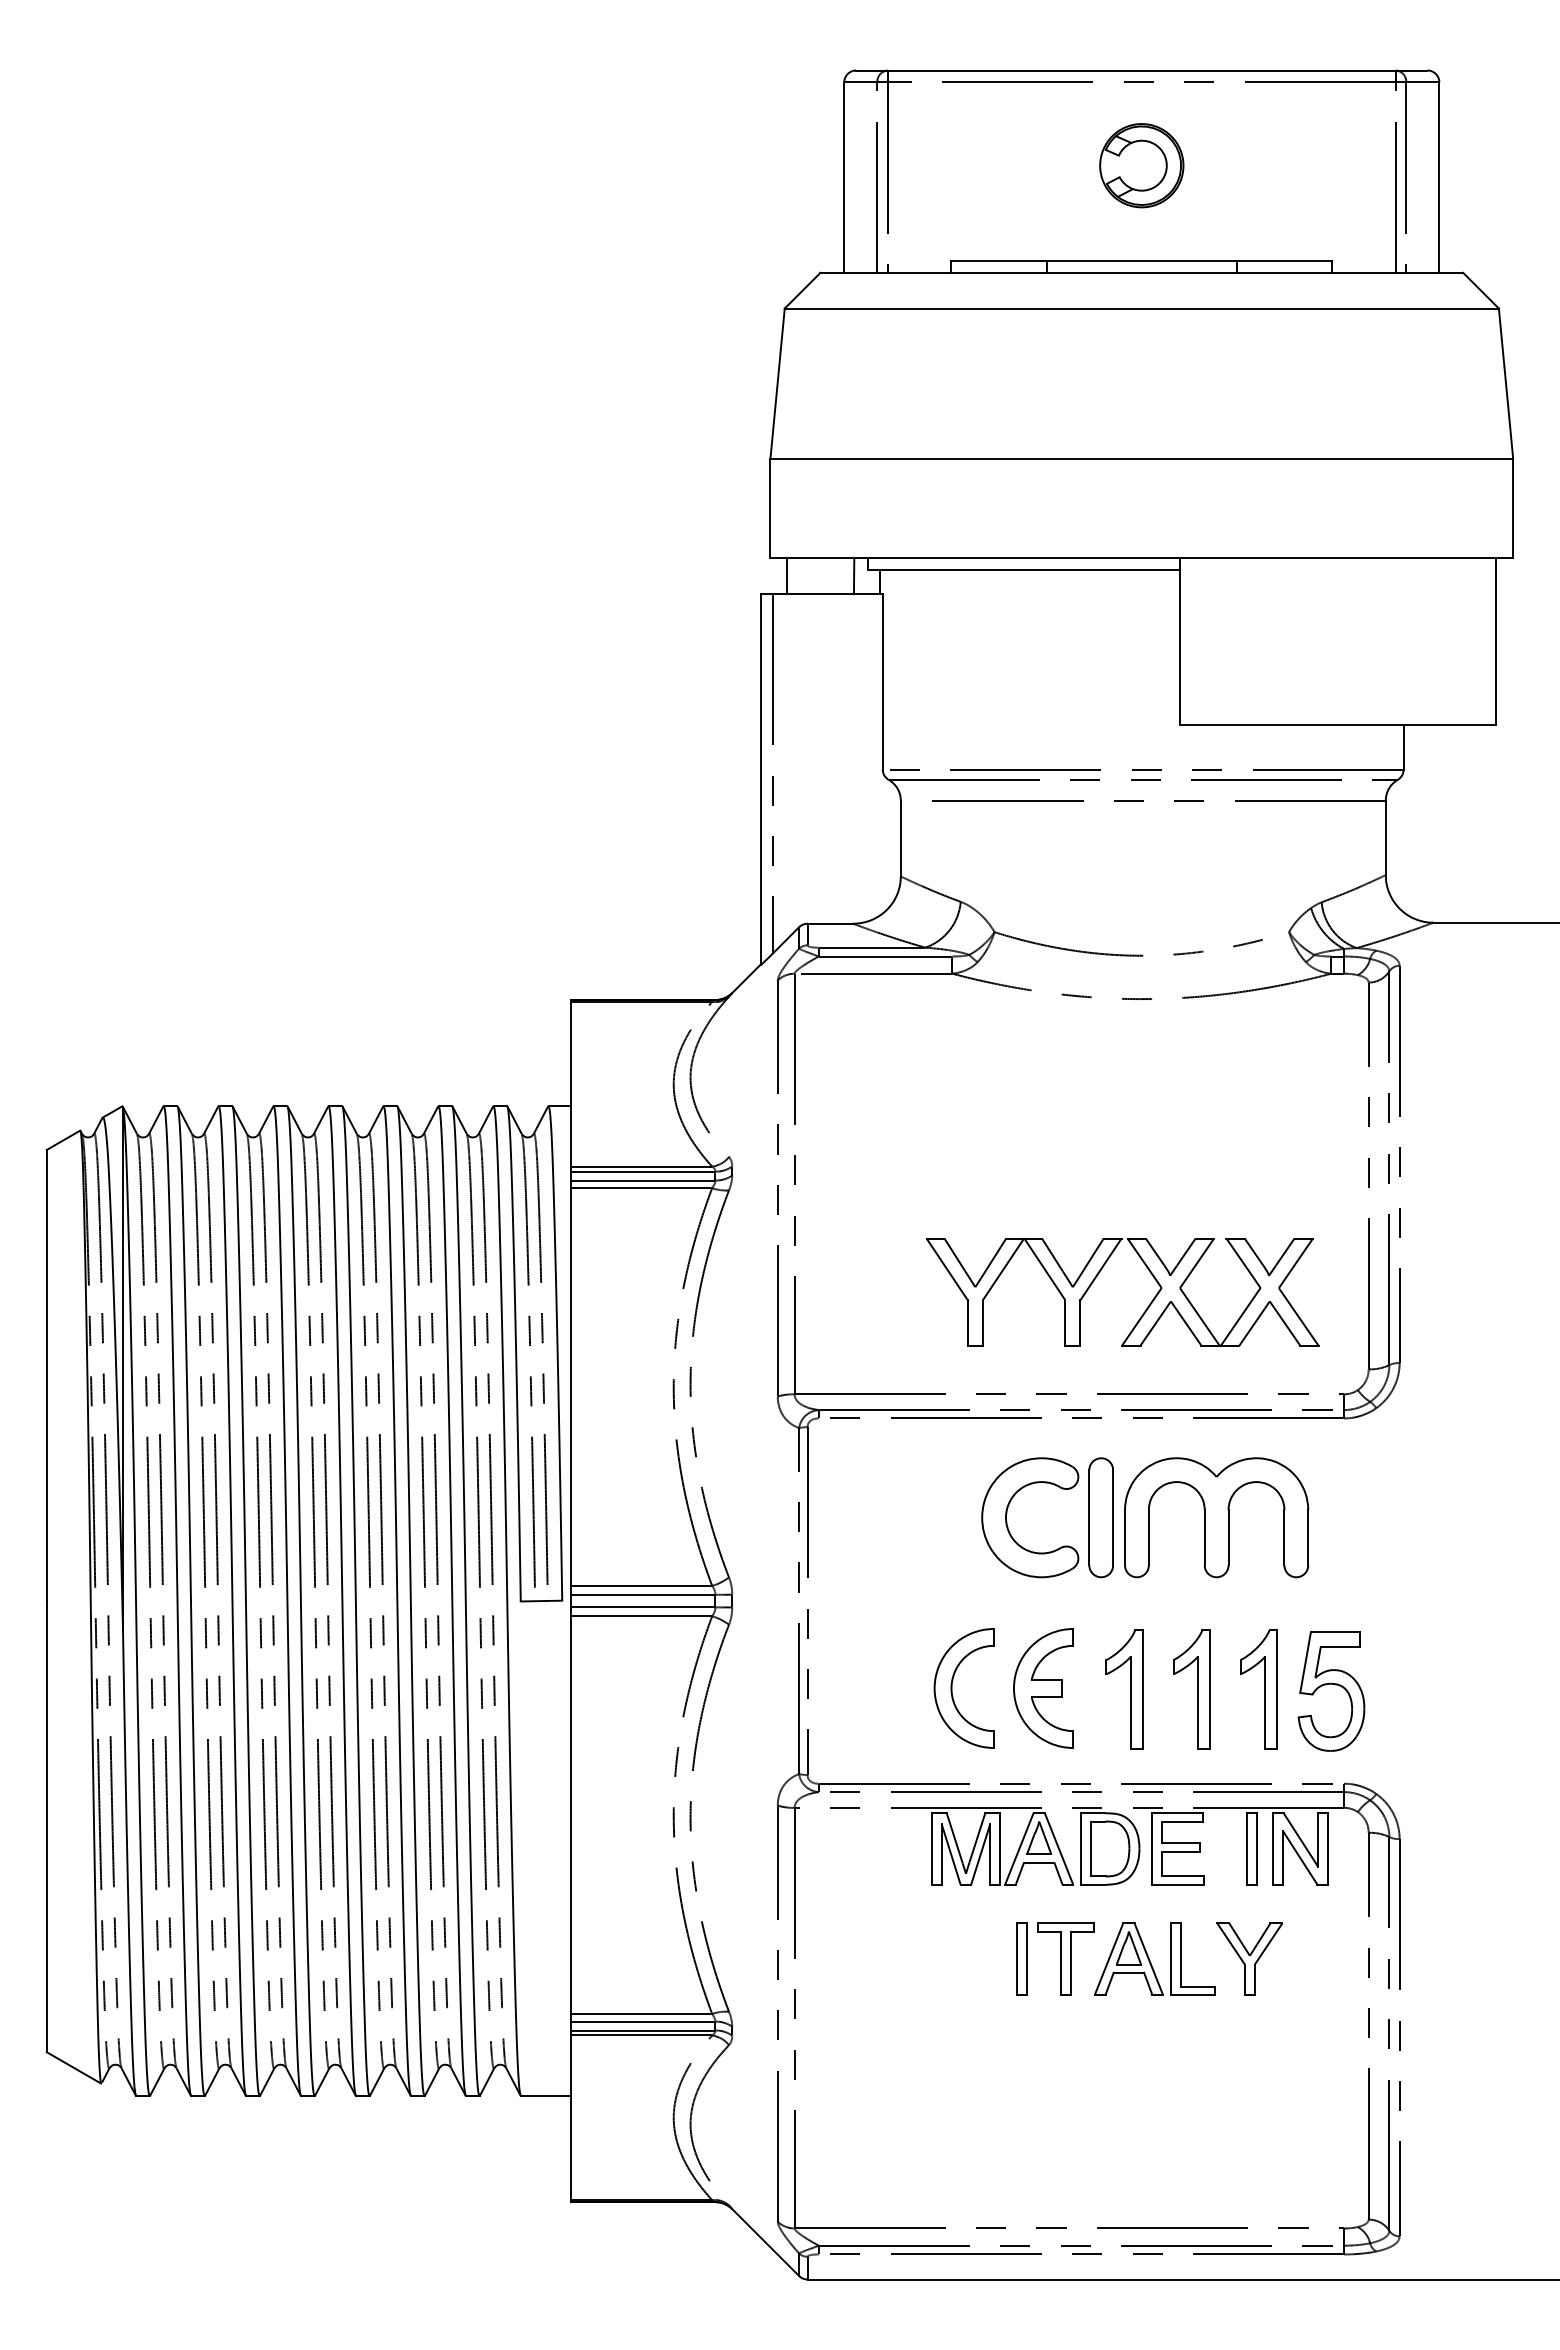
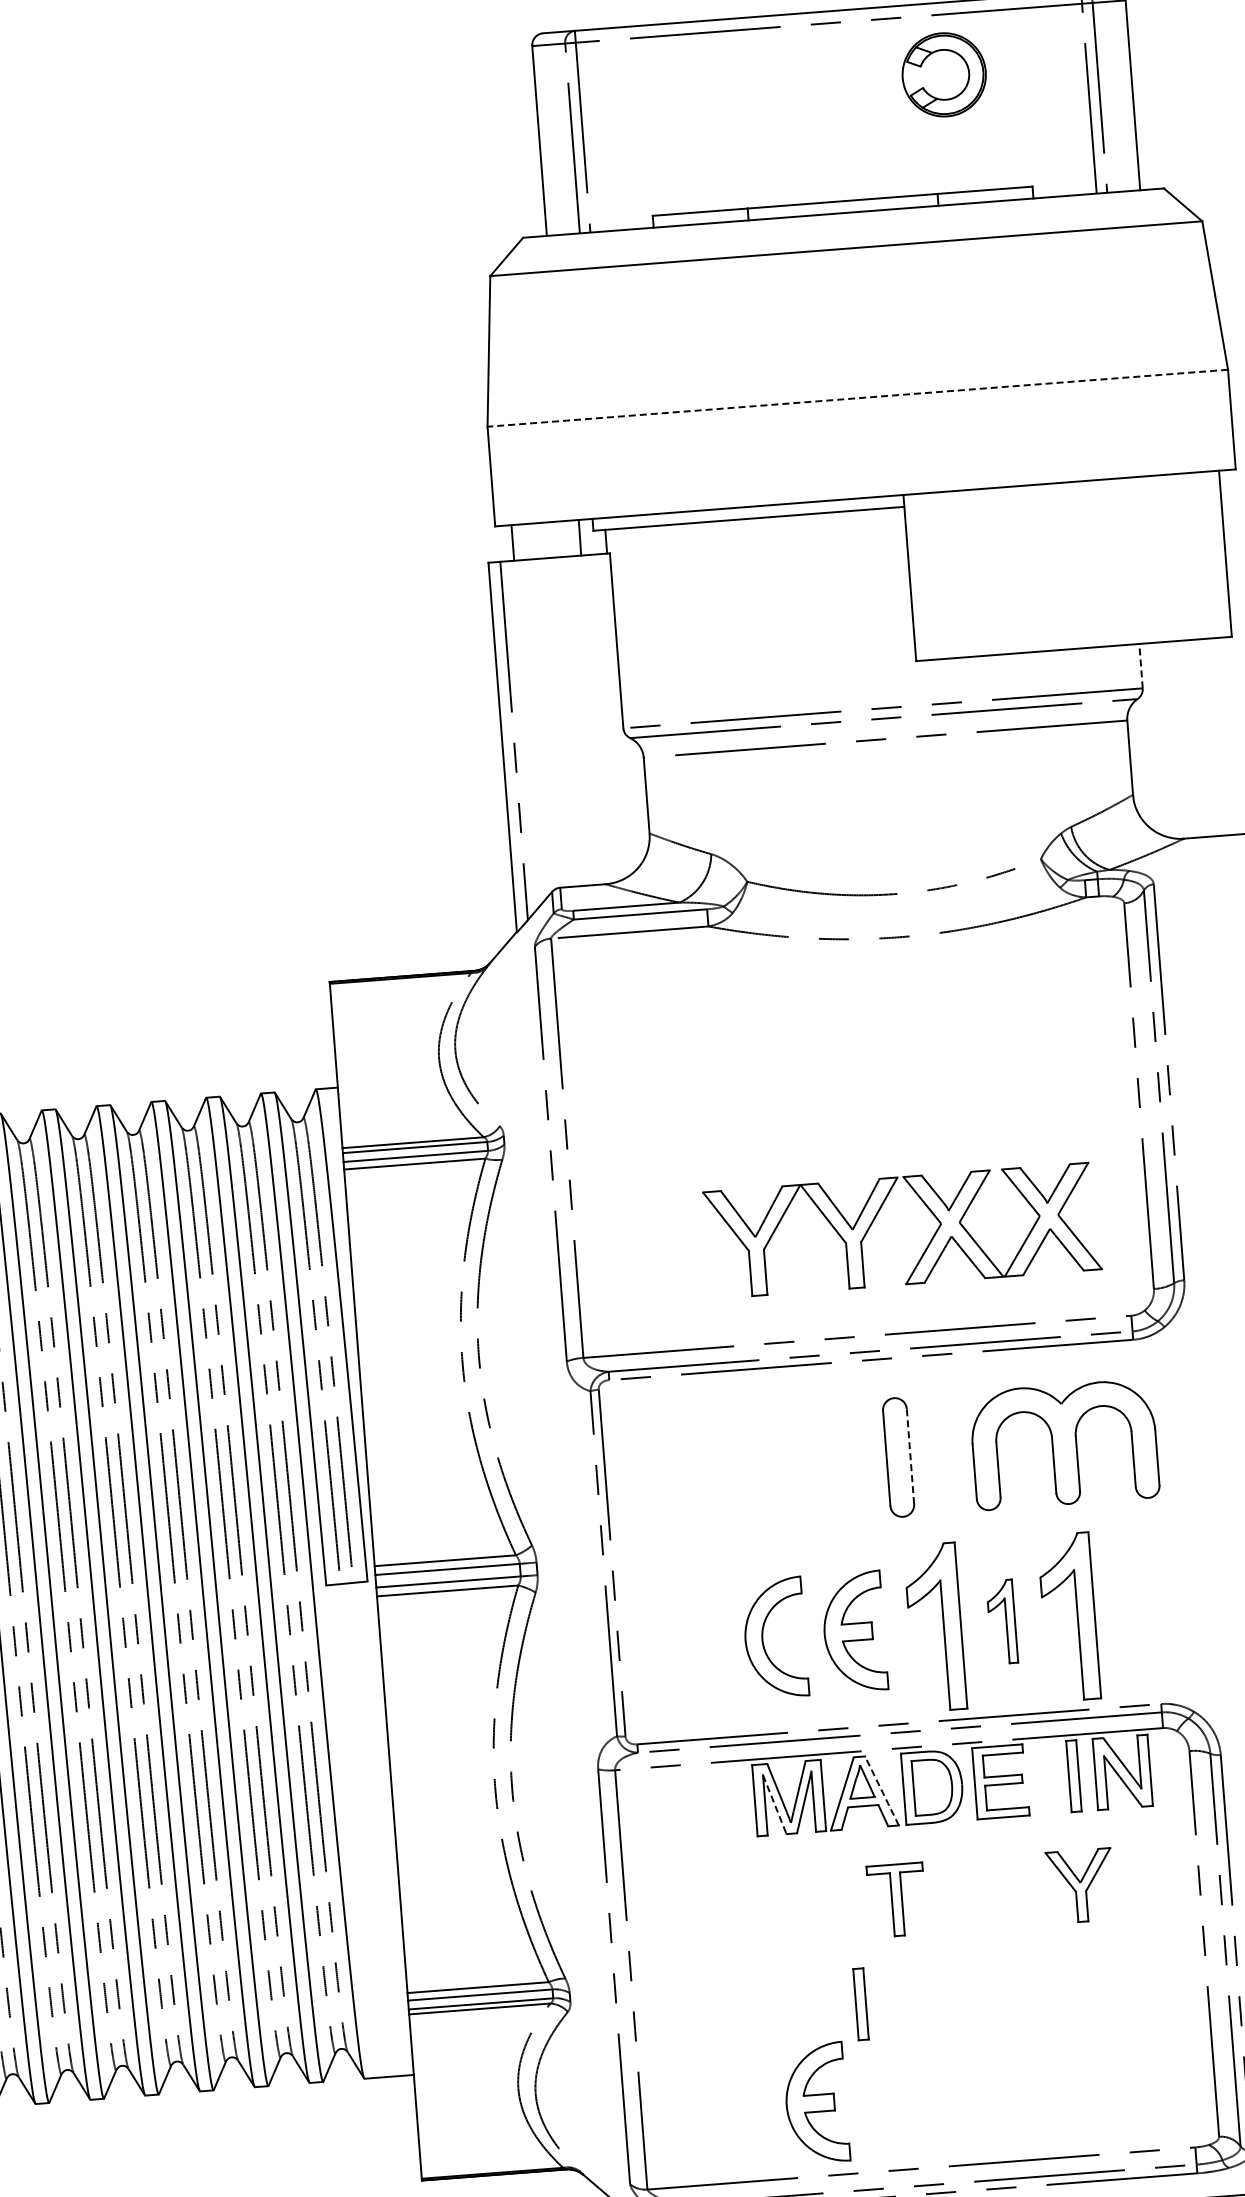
part: (1141, 165) -> (943, 74), moved
line: (1141, 458) -> (857, 398), solid -> dashed
line: (1403, 746) -> (1140, 665), solid -> dashed
part: (1007, 1514) -> (804, 1461), removed
line: (1113, 1517) -> (910, 1456), solid -> dashed
part: (1216, 1517) -> (1064, 1444), moved
part: (1331, 1684) -> (1140, 1606), removed
part: (1124, 1689) -> (934, 1626), size x1.4
part: (1191, 1689) -> (1001, 1621), size x0.7
part: (1258, 1689) -> (1068, 1616), size x1.4
line: (1059, 1849) -> (882, 1791), solid -> dashed
line: (951, 1854) -> (775, 1804), solid -> dashed
part: (1021, 1958) -> (860, 2003), moved
part: (1154, 1958) -> (985, 1892), removed
part: (969, 2155) -> (816, 2103), added

